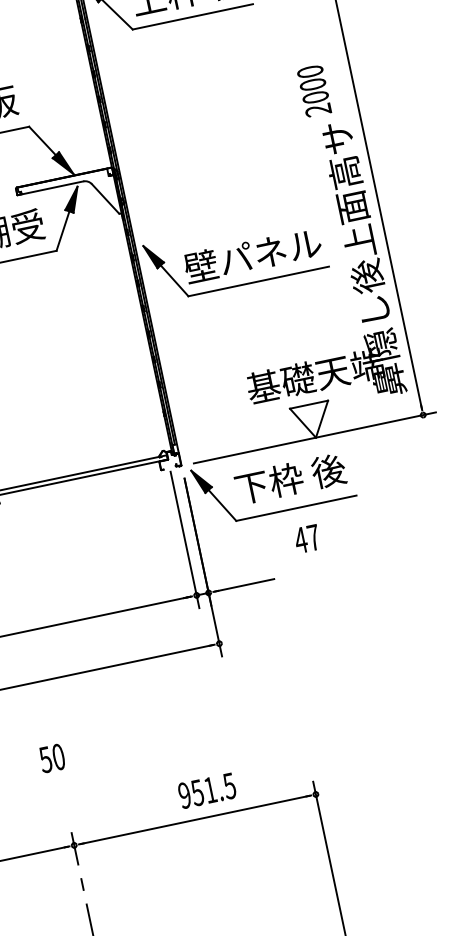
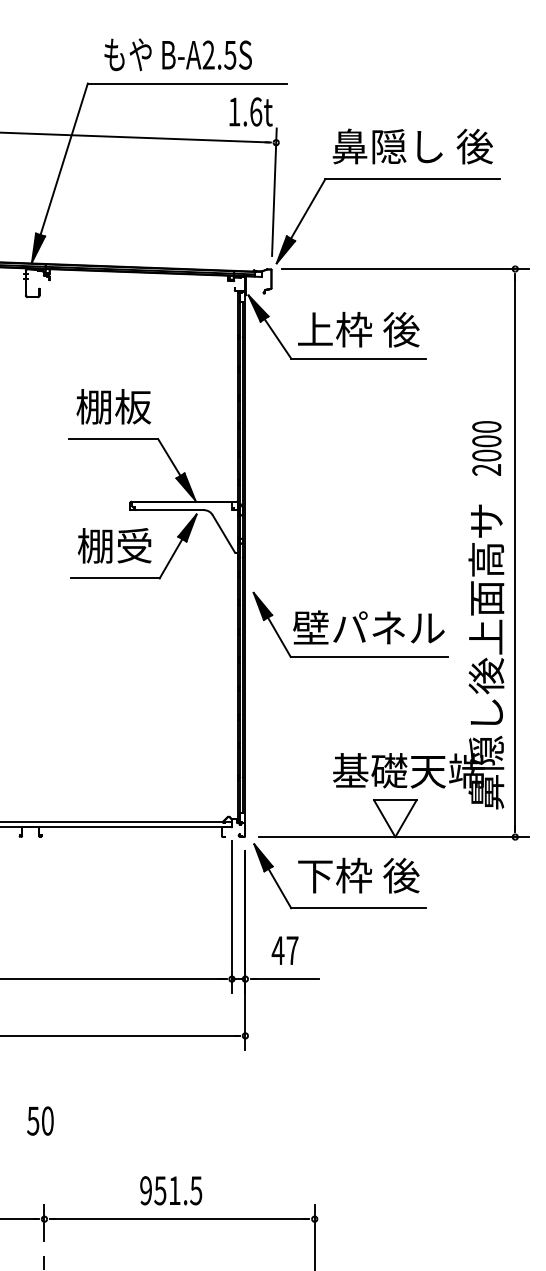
text: (314, 91) -> (486, 448), moved
text: (306, 539) -> (284, 950), moved
text: (207, 790) -> (171, 1190), moved

